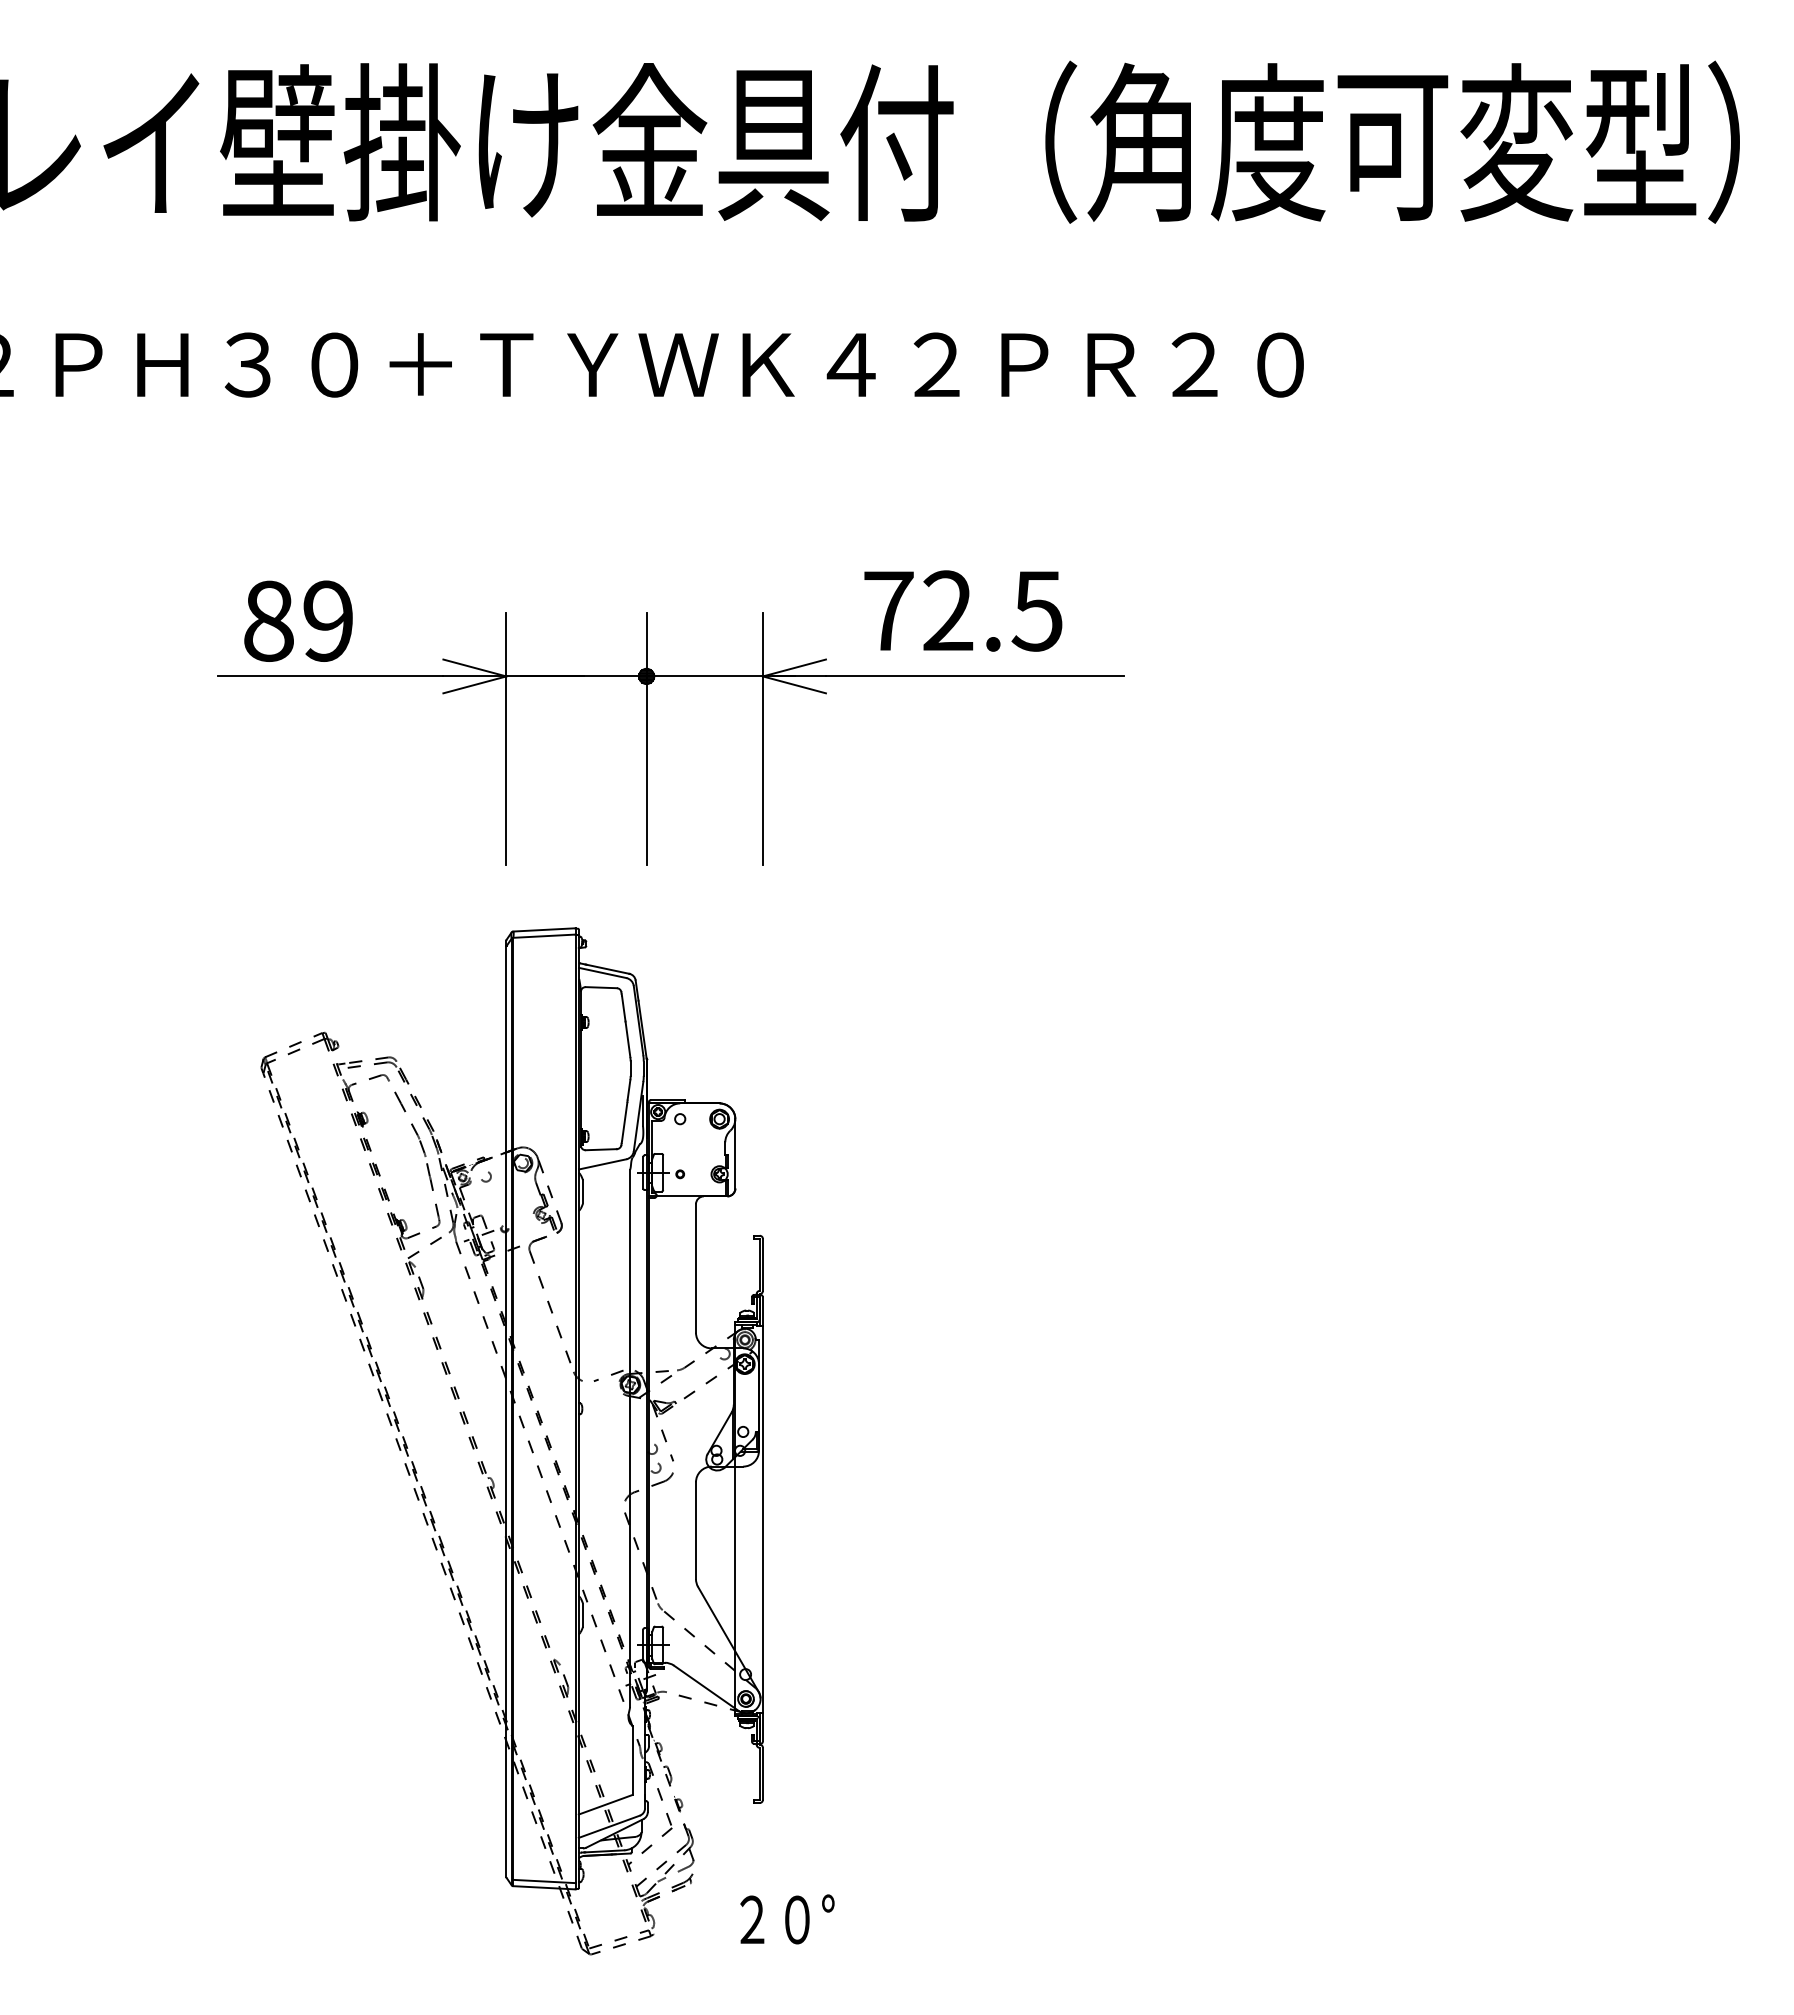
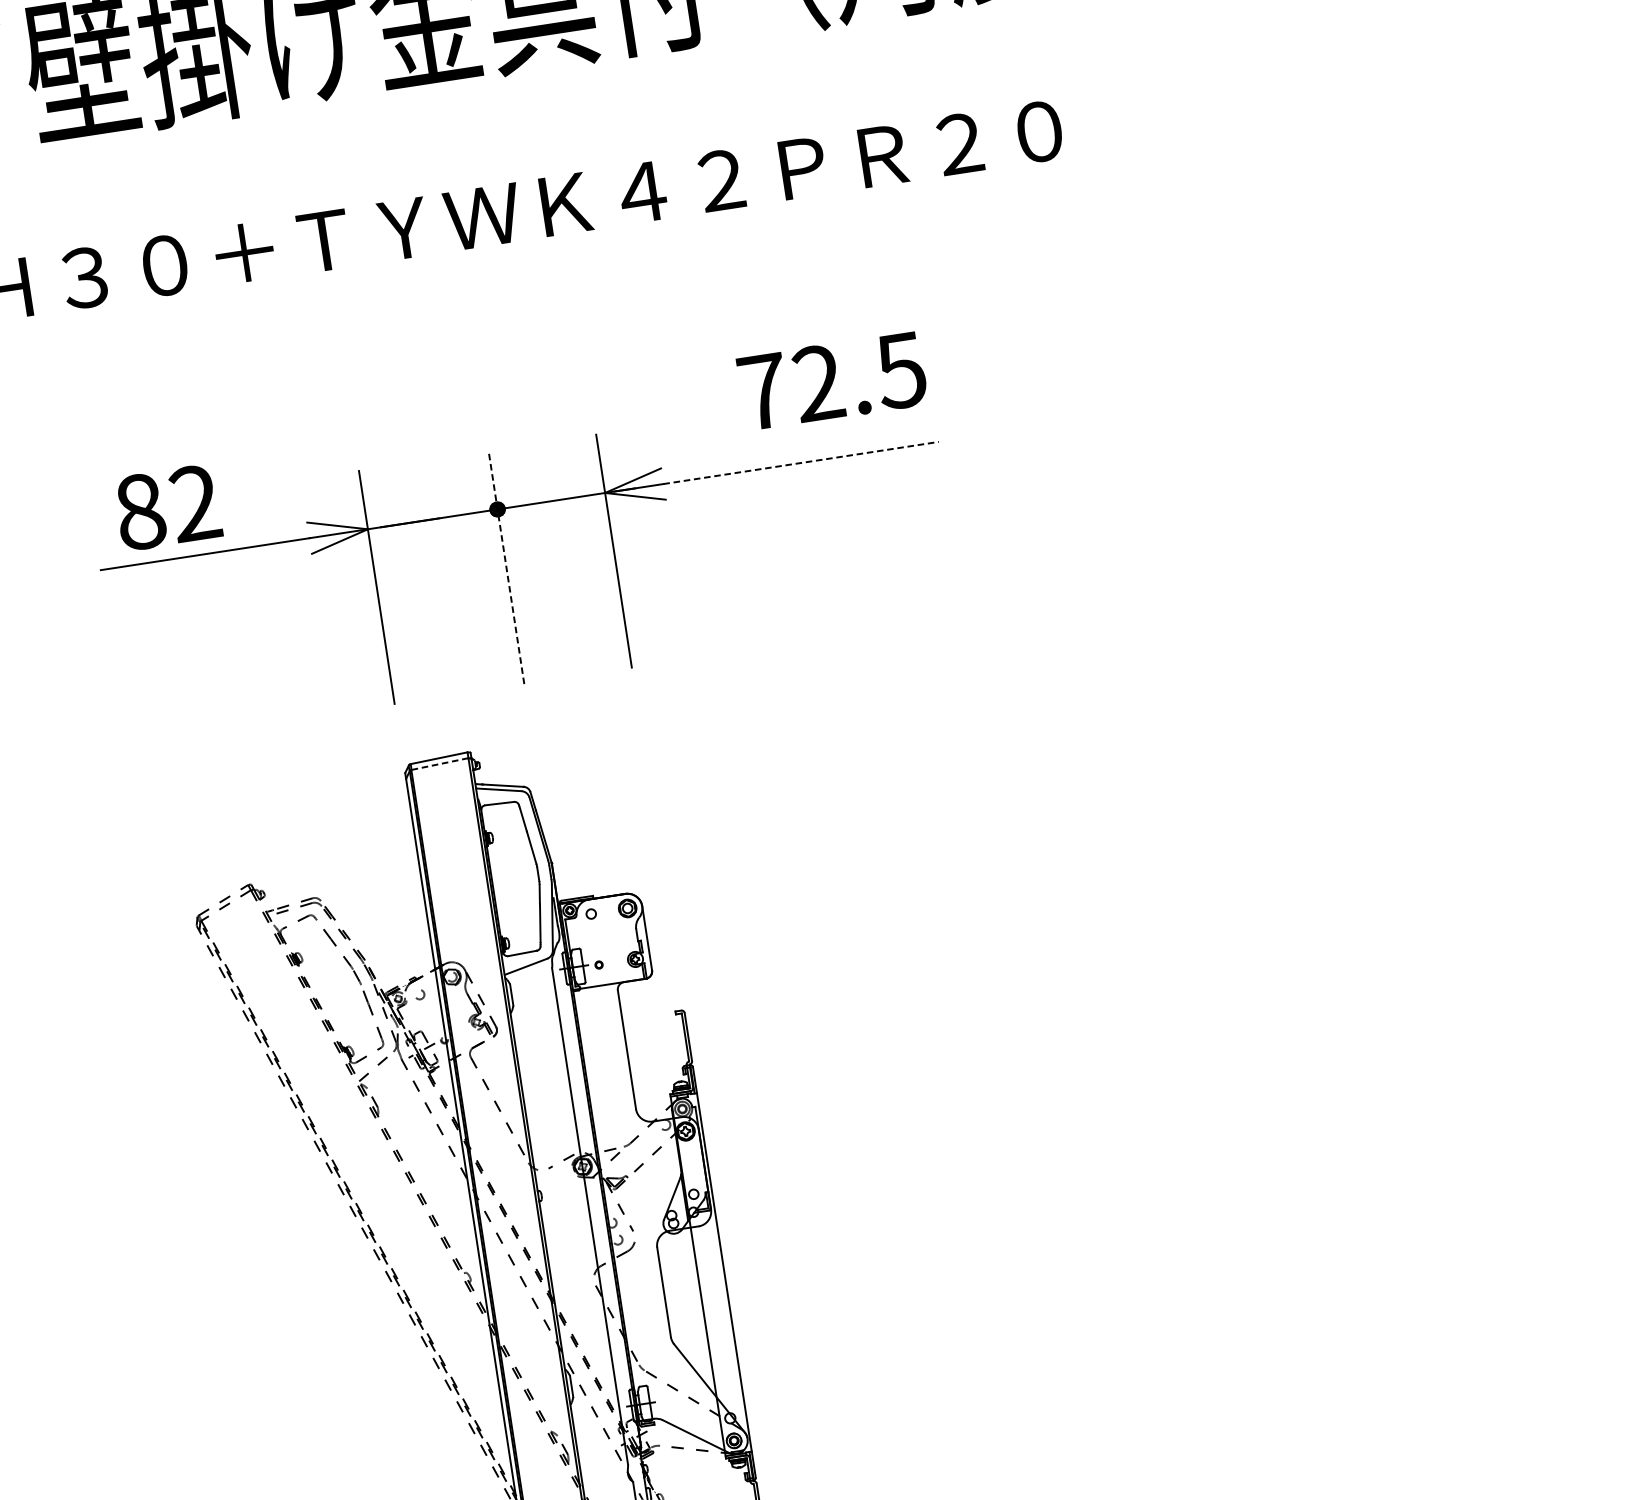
text: (963, 610) -> (832, 380), moved
text: (328, 620) -> (195, 502), 89 -> 82
line: (974, 676) -> (800, 463), solid -> dashed
line: (646, 739) -> (506, 567), solid -> dashed
line: (544, 936) -> (439, 764), solid -> dashed

